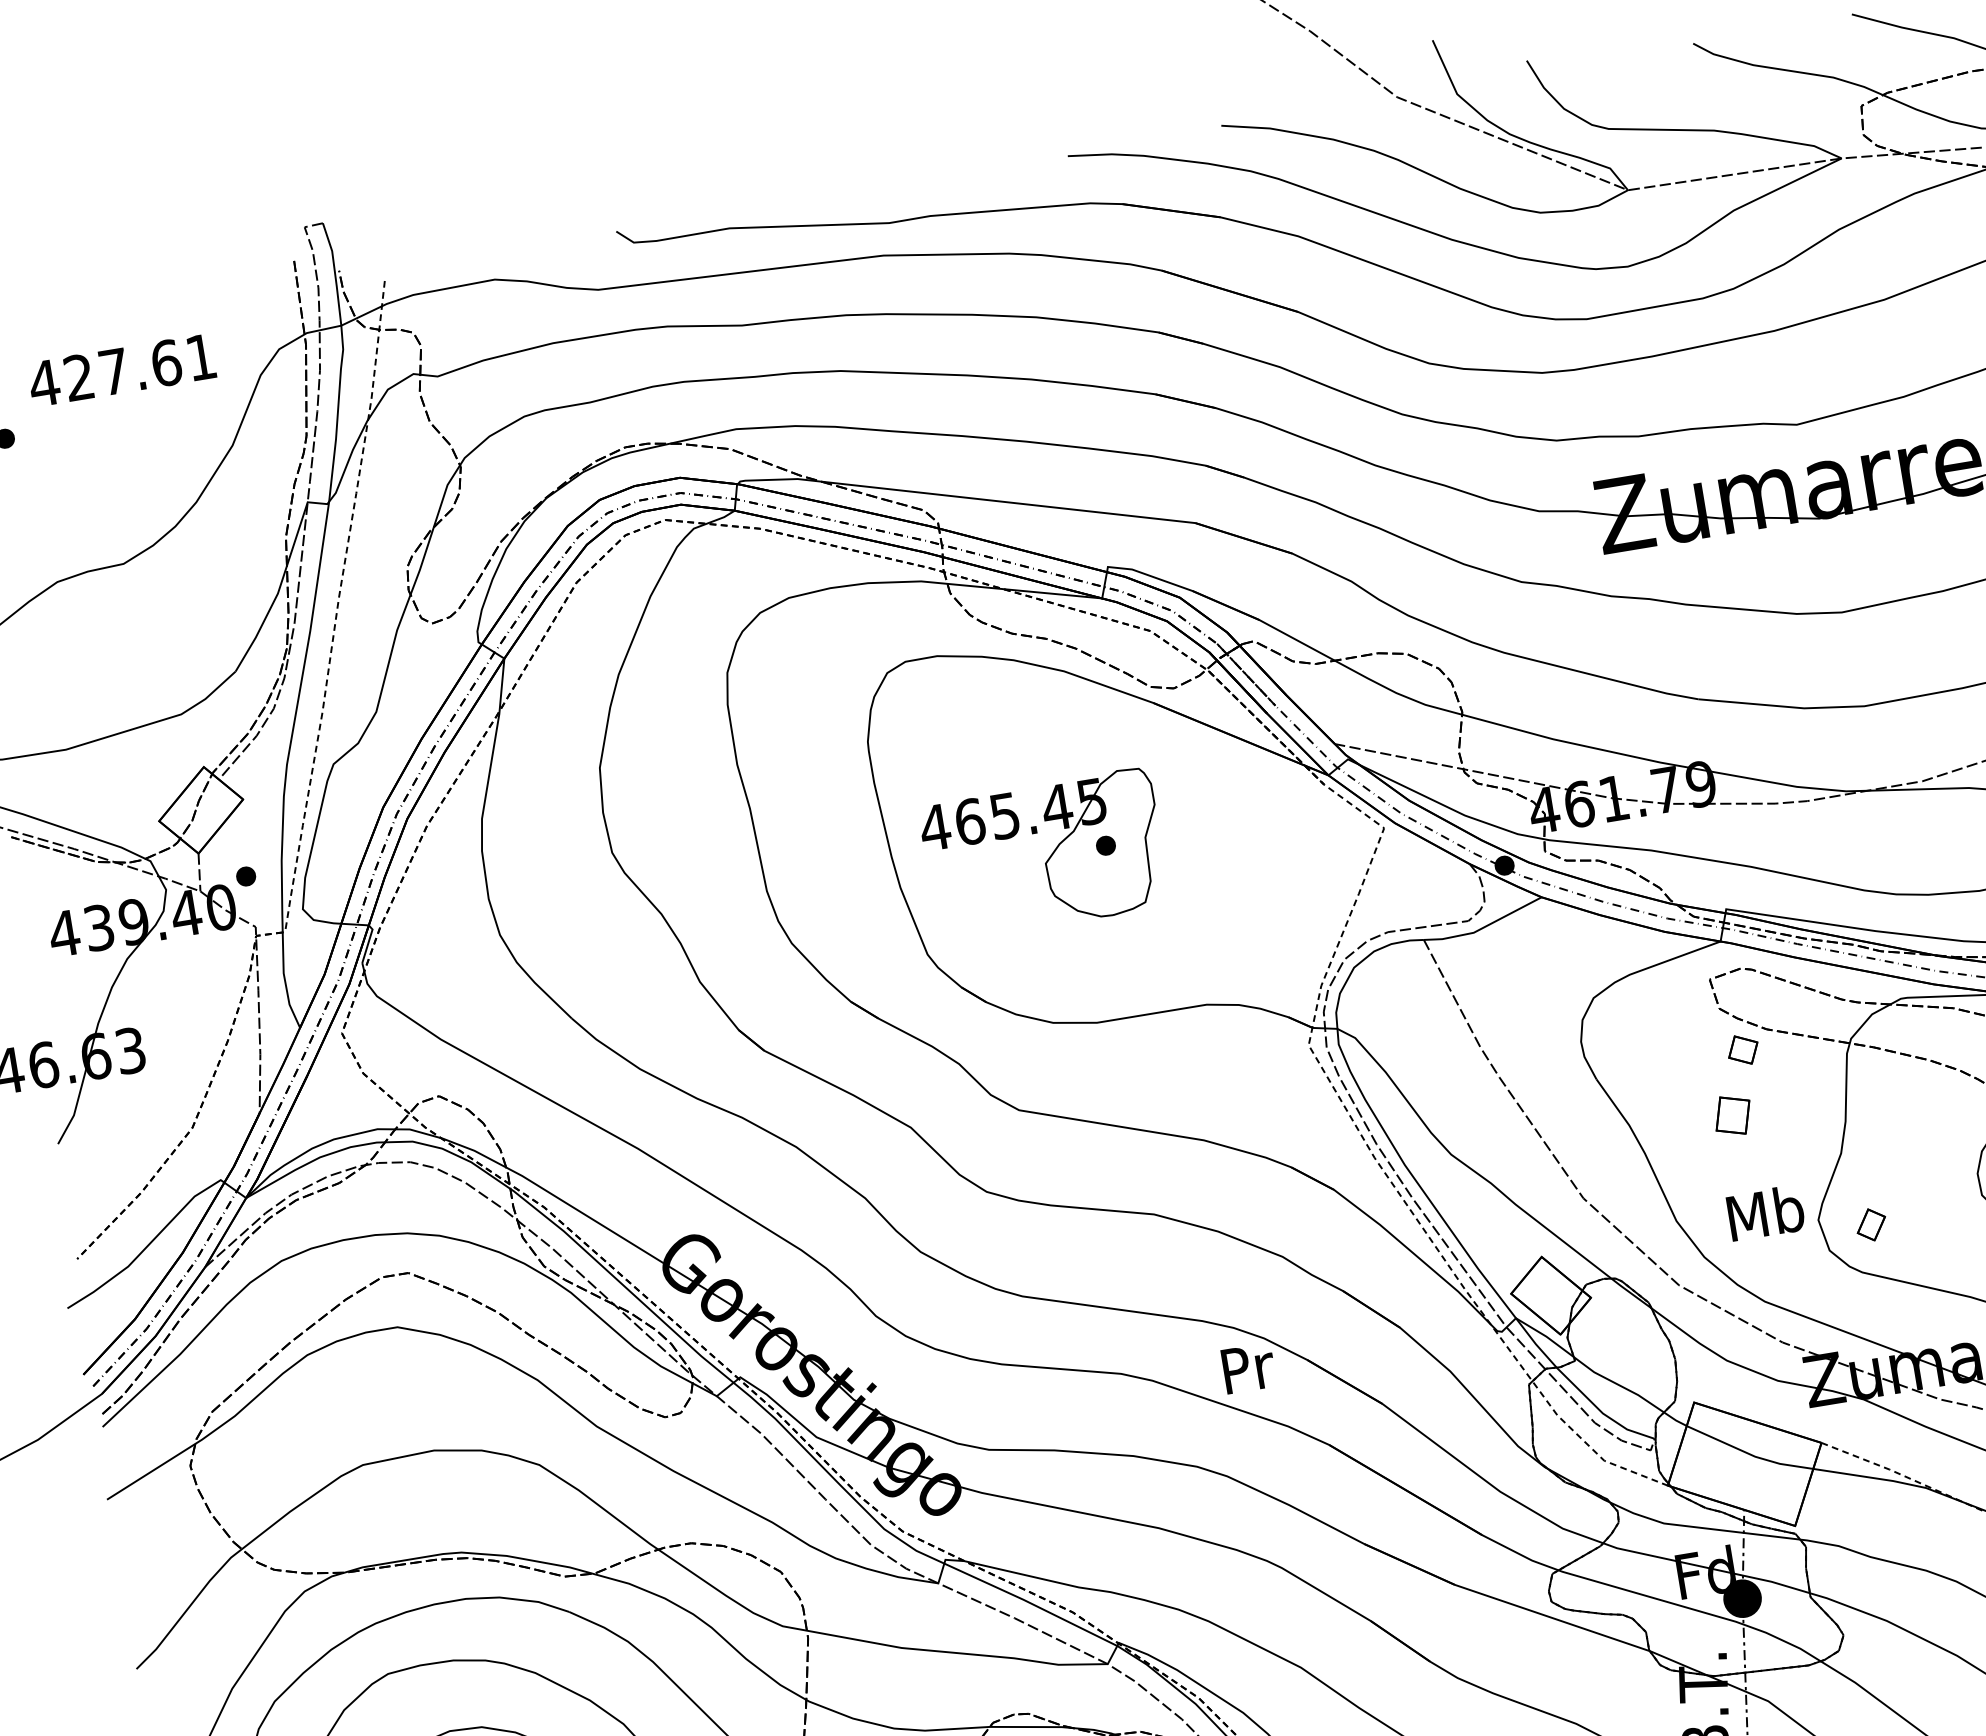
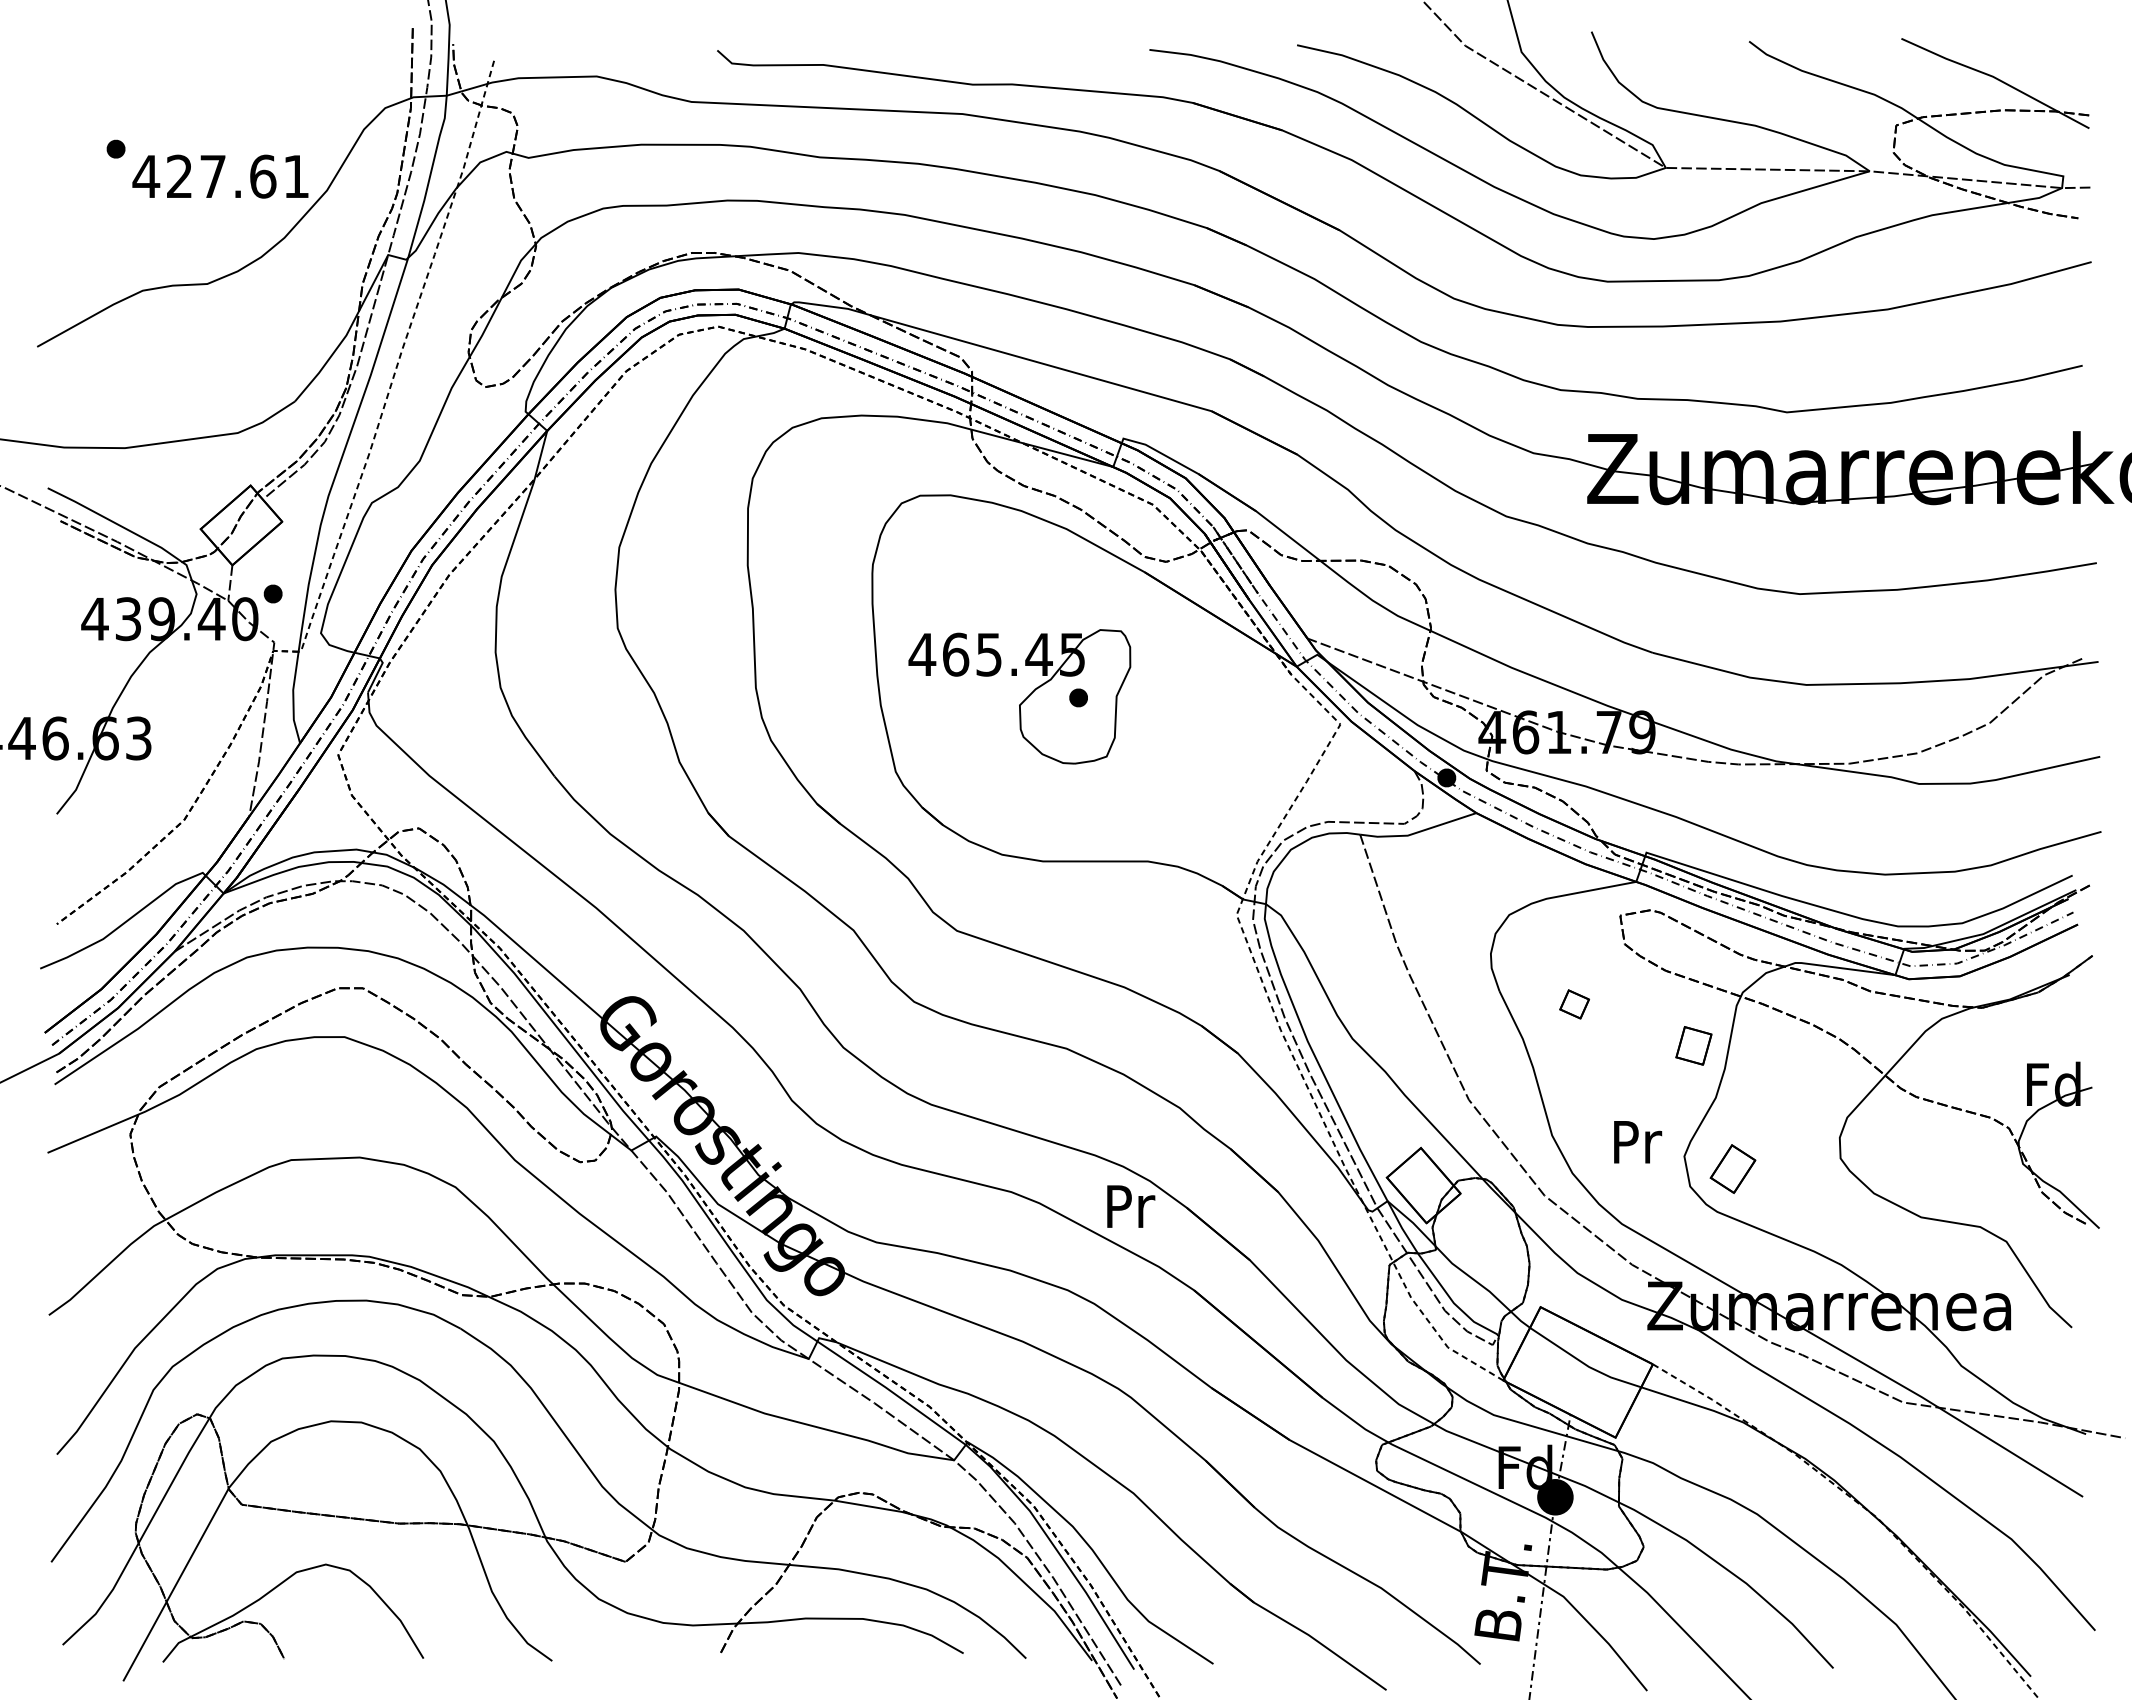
text: (121, 370) -> (220, 176), moved
part: (1743, 1050) -> (1574, 1004), moved
part: (1732, 1115) -> (1693, 1045), moved
text: (1765, 1212) -> (1636, 1141), Mb -> Pr
part: (1870, 1224) -> (1732, 1168), size x1.6

